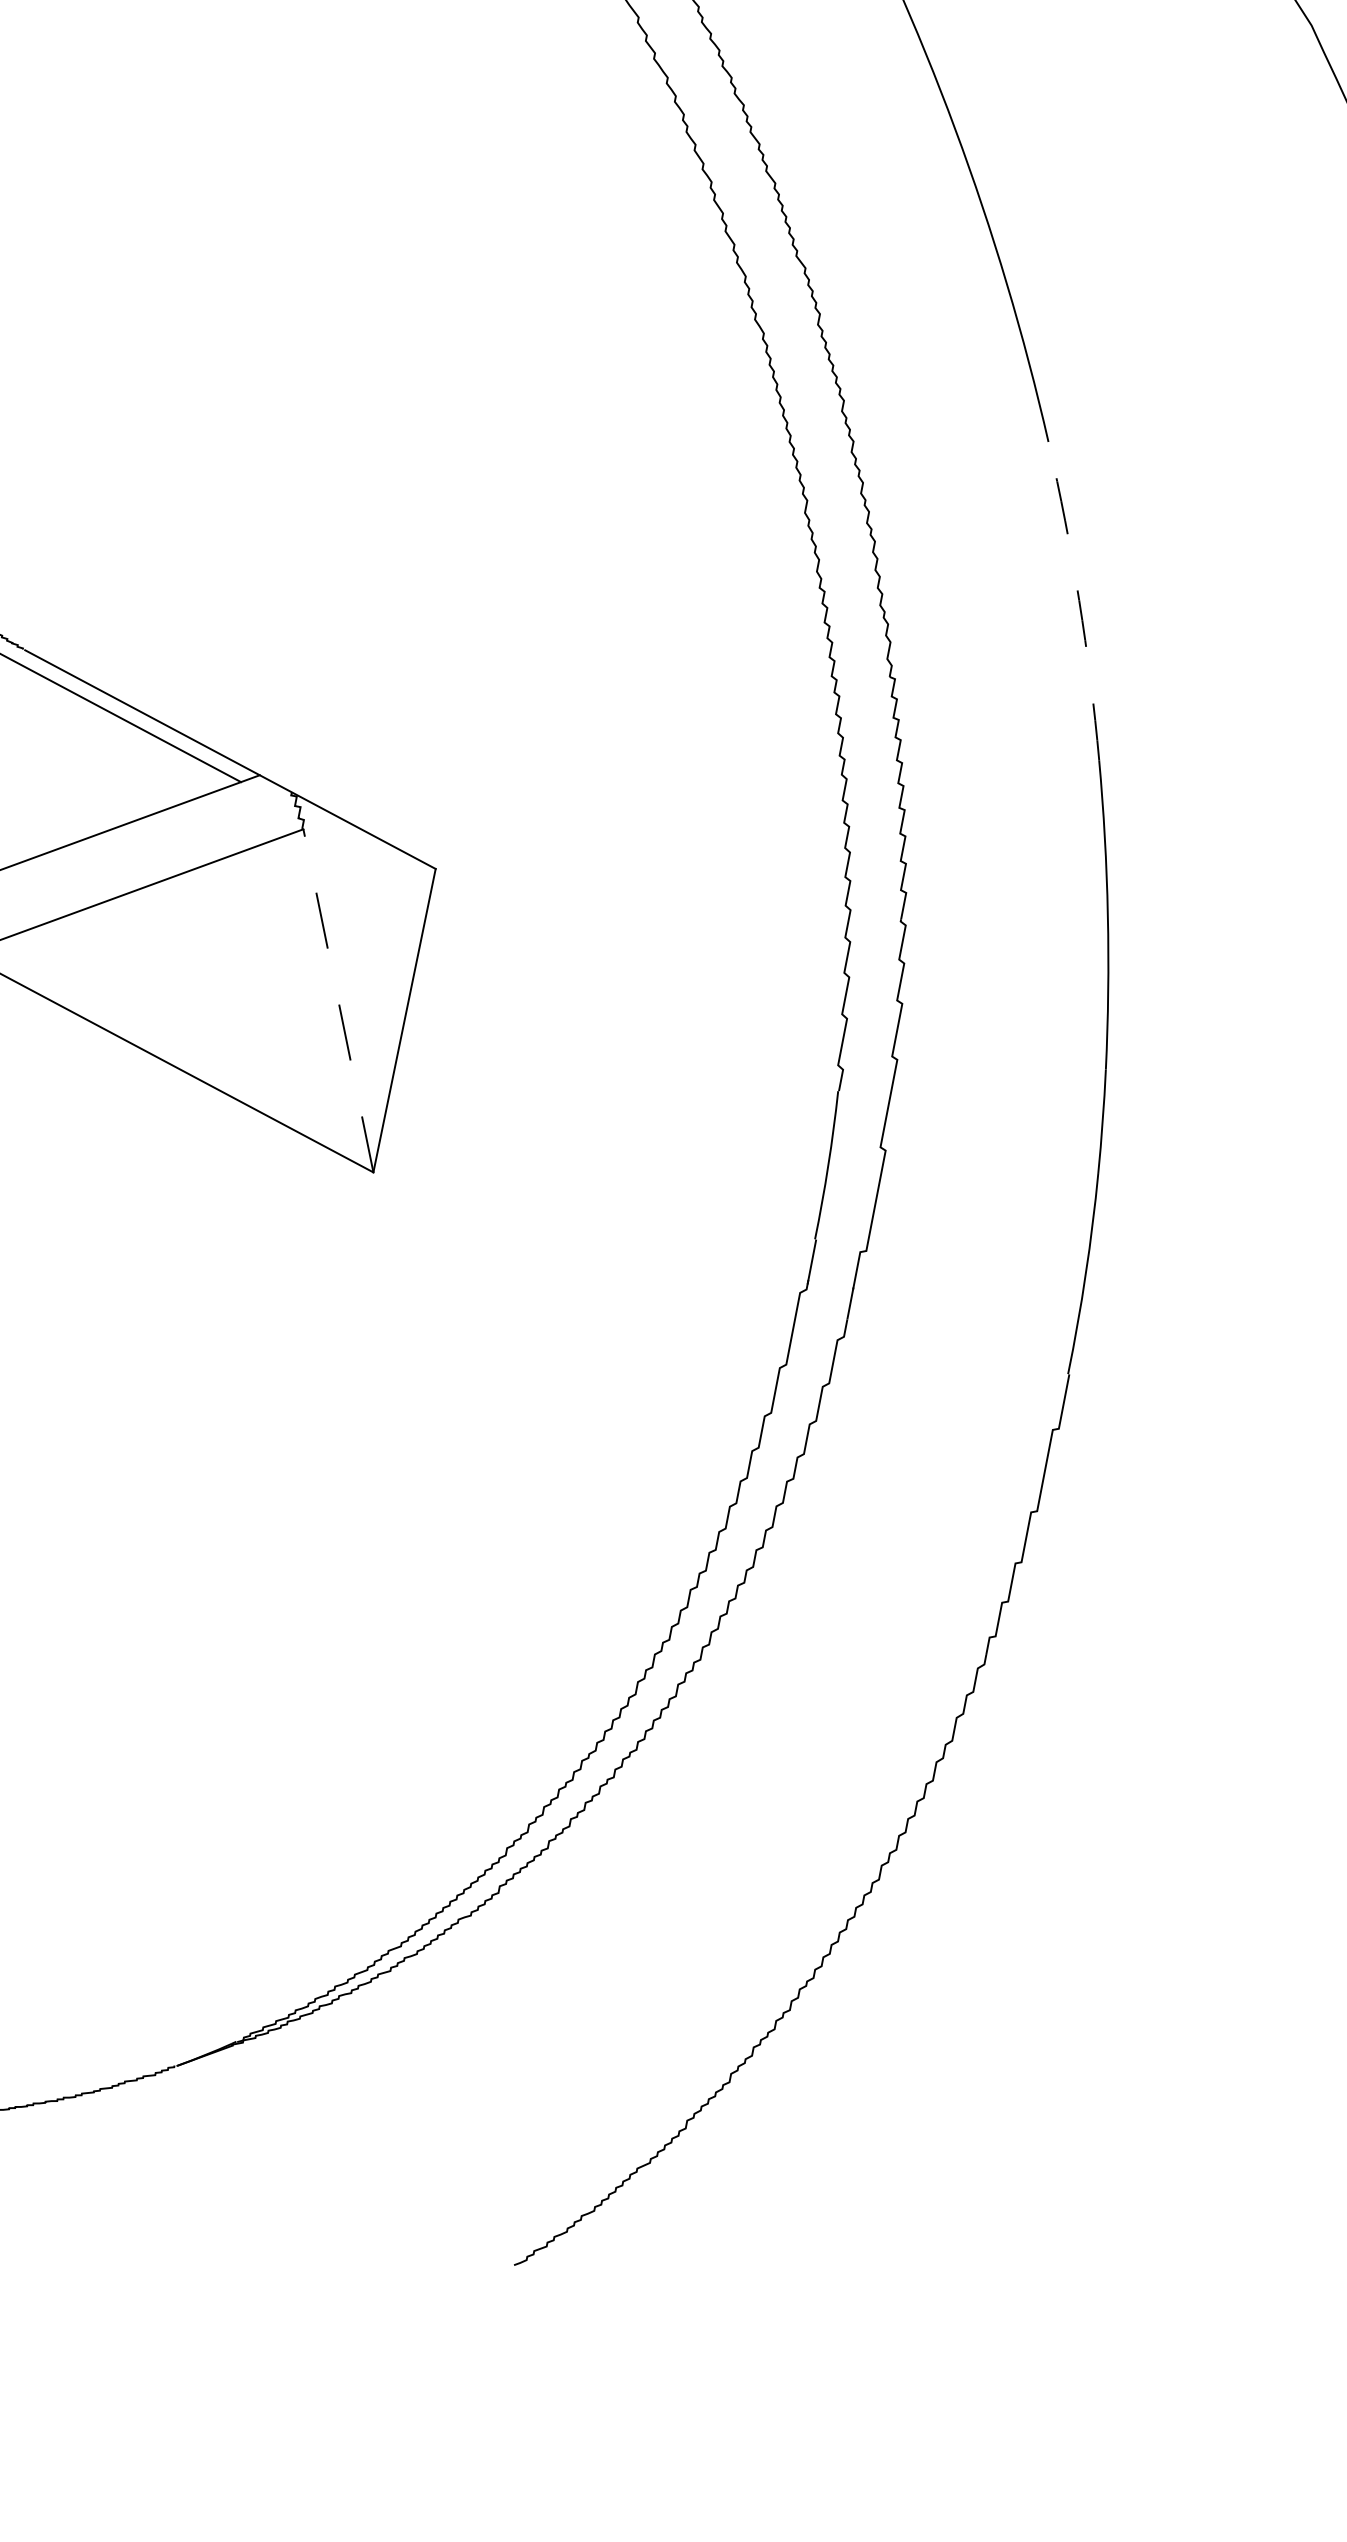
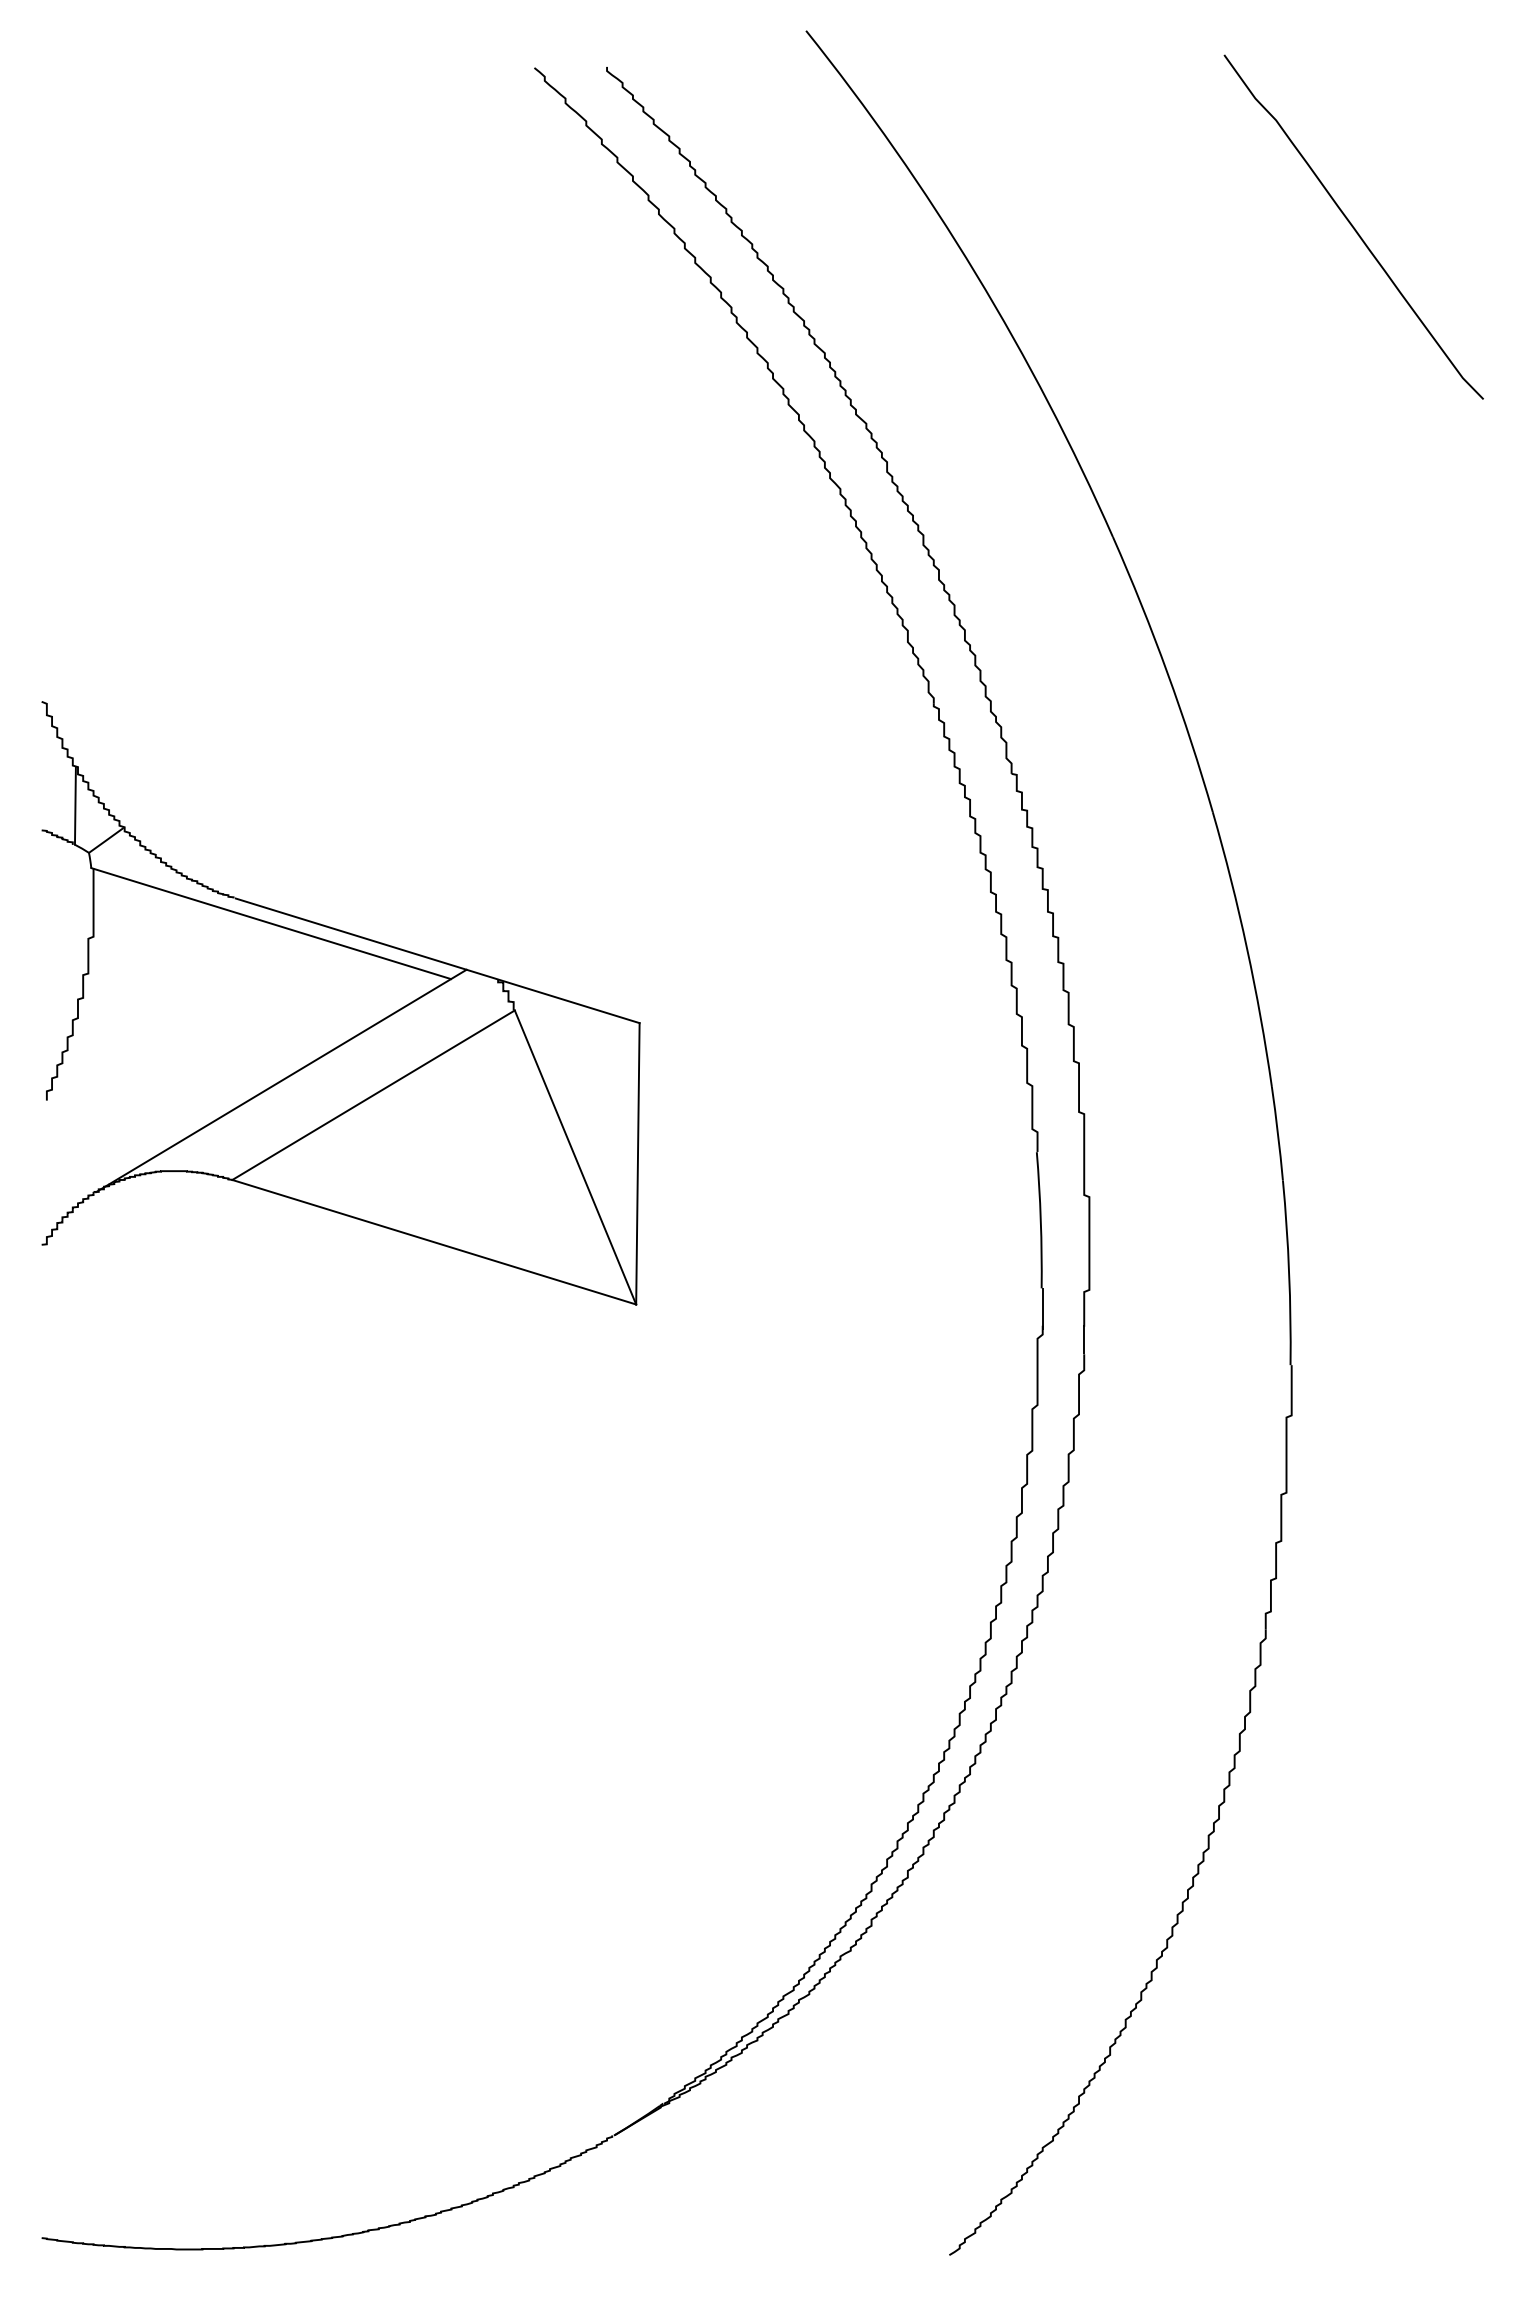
arc: (1079, 599) -> (1167, 672), dashed -> solid
line: (338, 1000) -> (575, 1157), dashed -> solid

